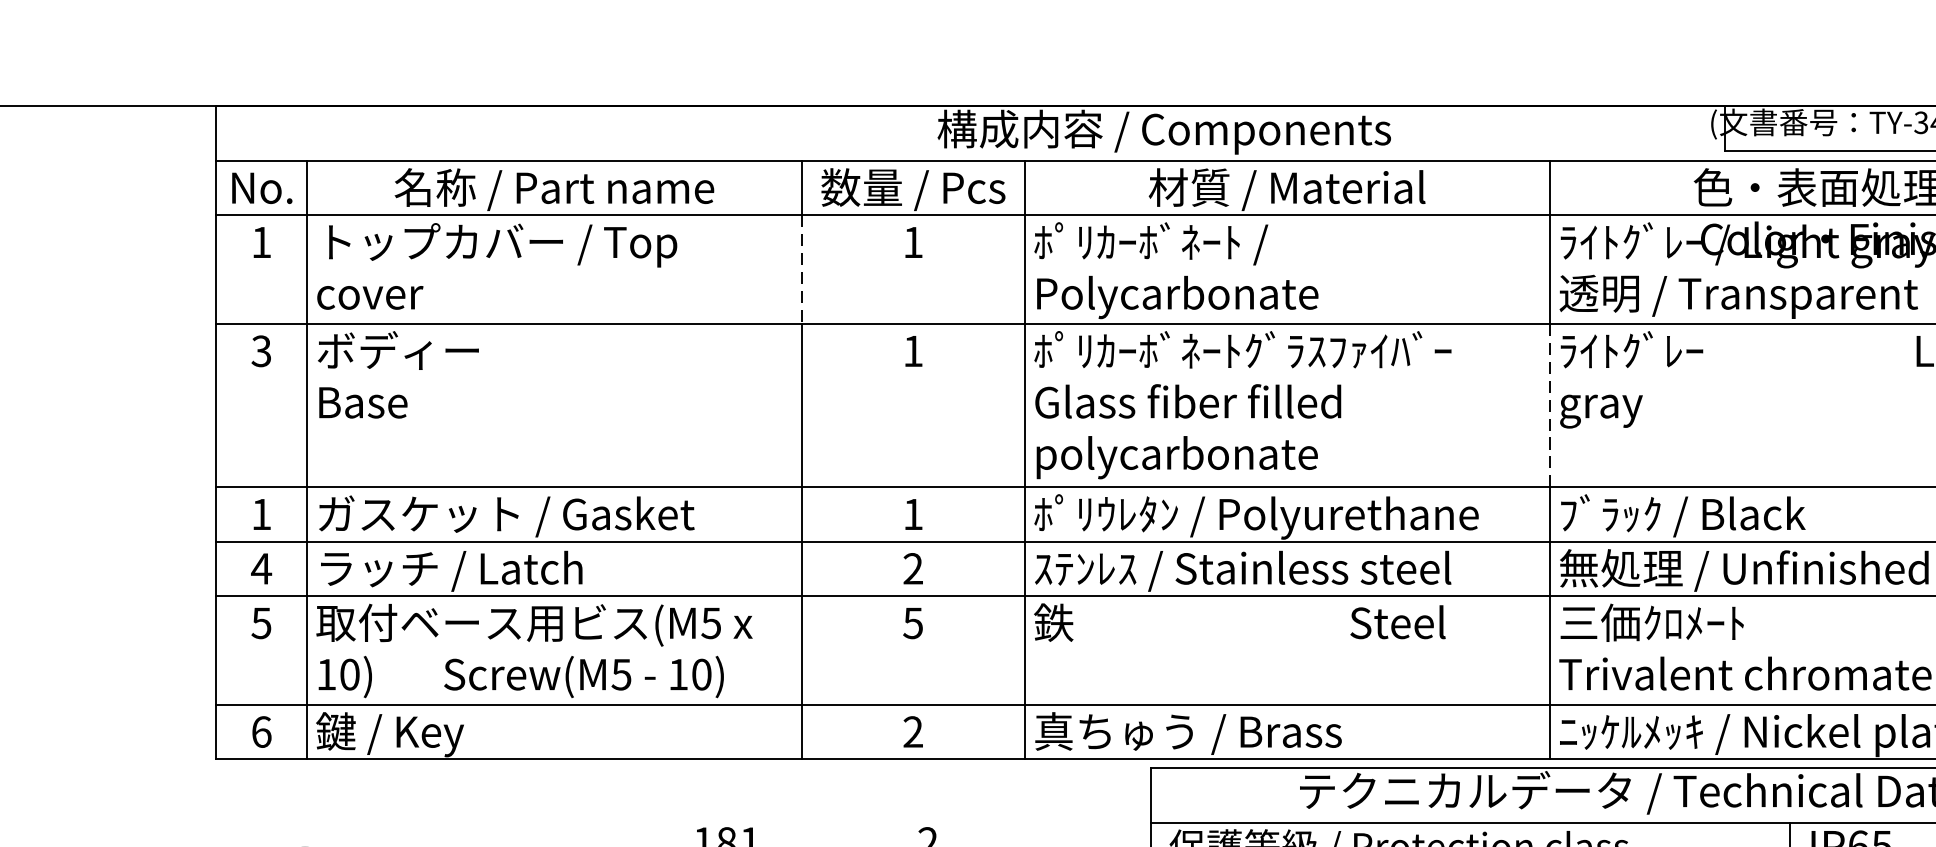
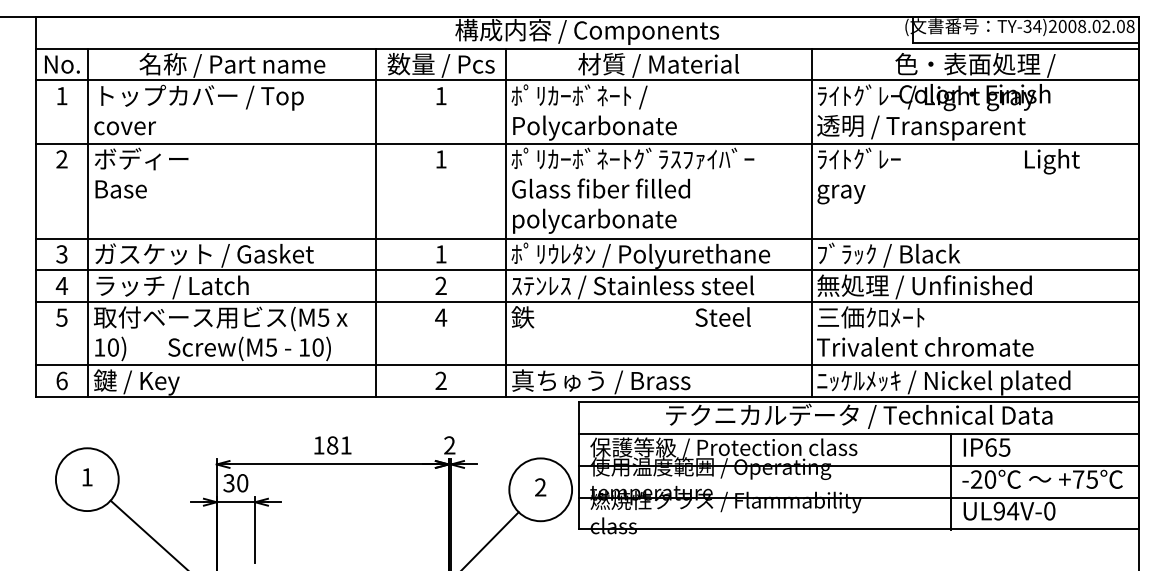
line: (802, 268) -> (376, 111), dashed -> solid
text: (260, 351) -> (61, 159), 3 -> 2
line: (1549, 406) -> (811, 191), dashed -> solid
text: (260, 514) -> (61, 254), 1 -> 3
text: (913, 622) -> (441, 317), 5 -> 4

